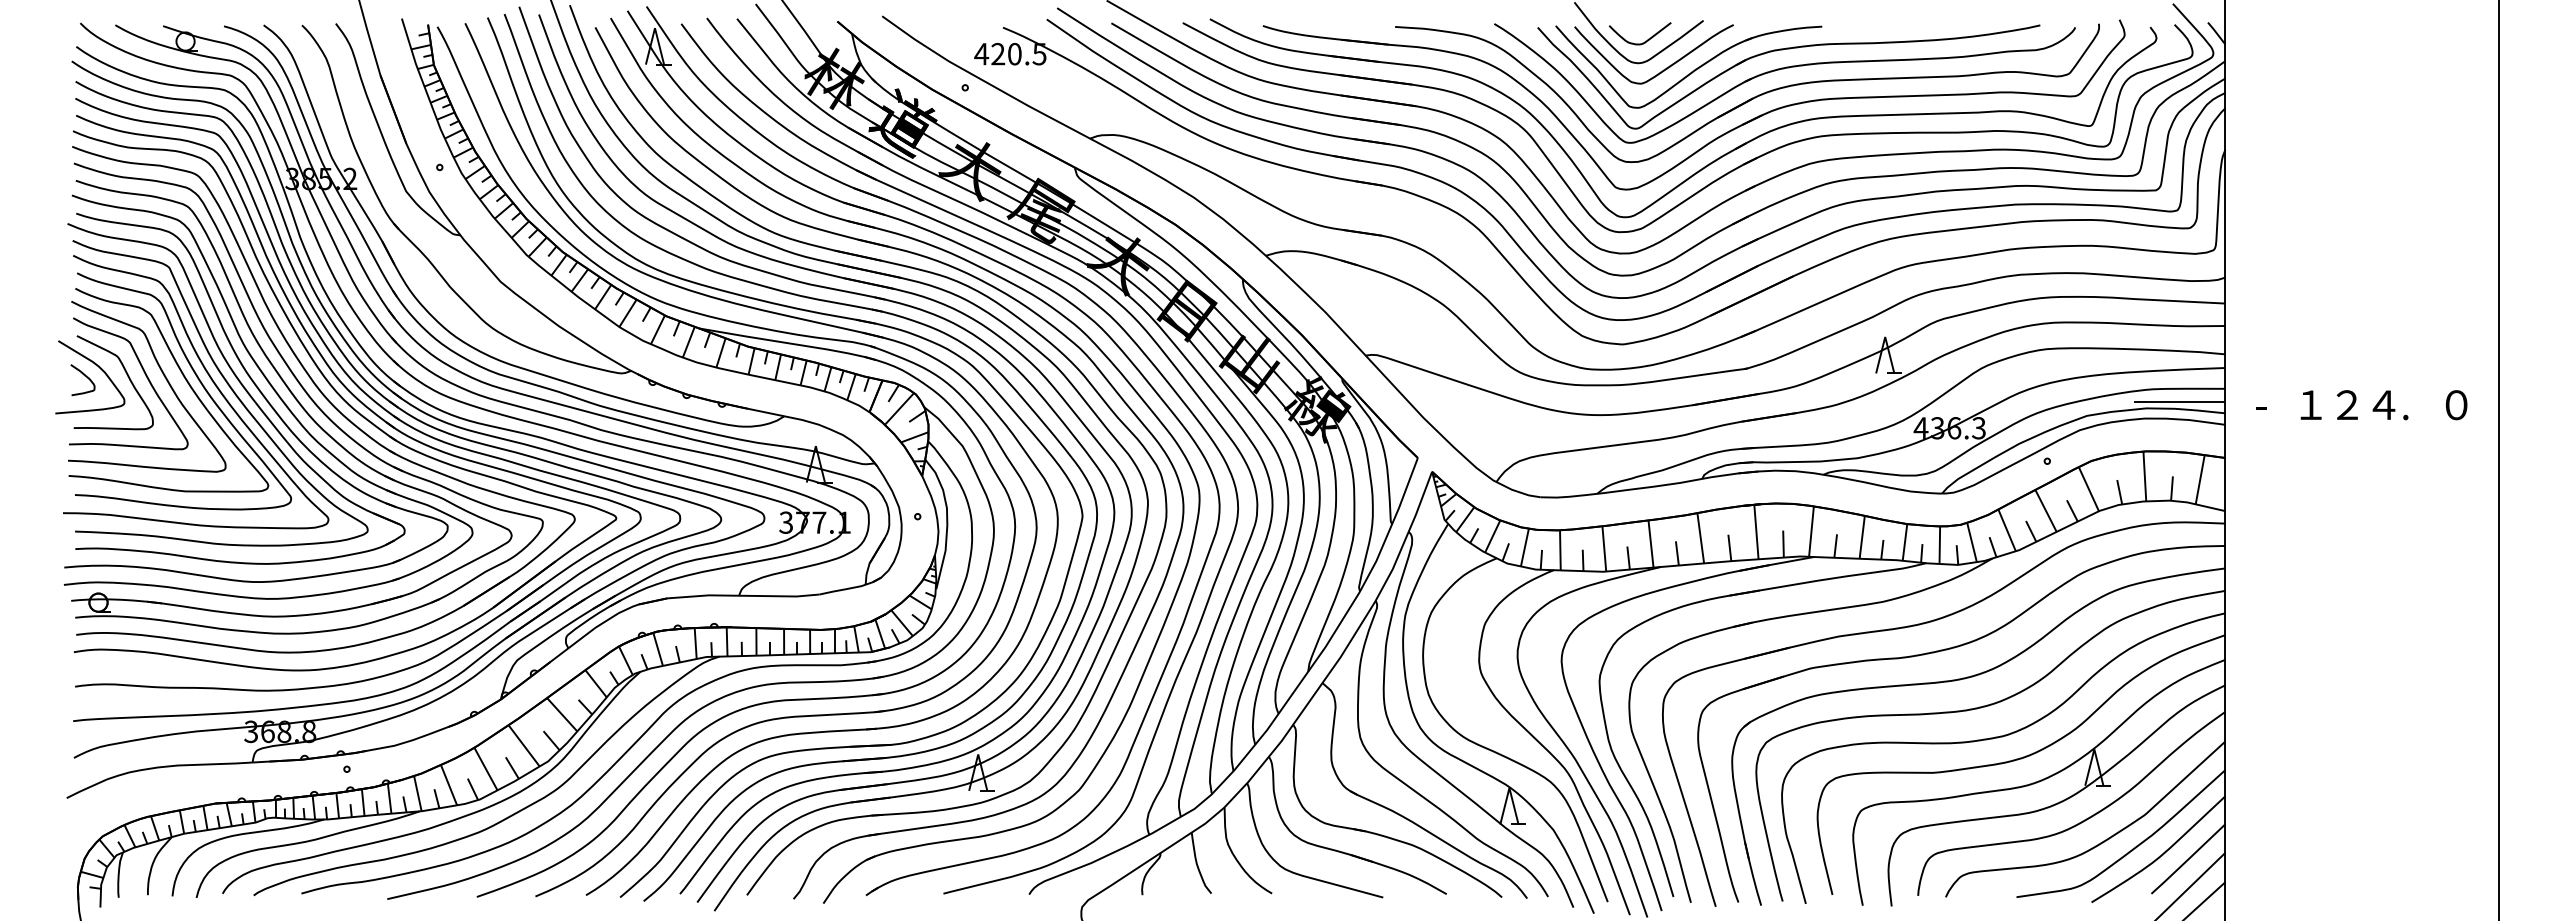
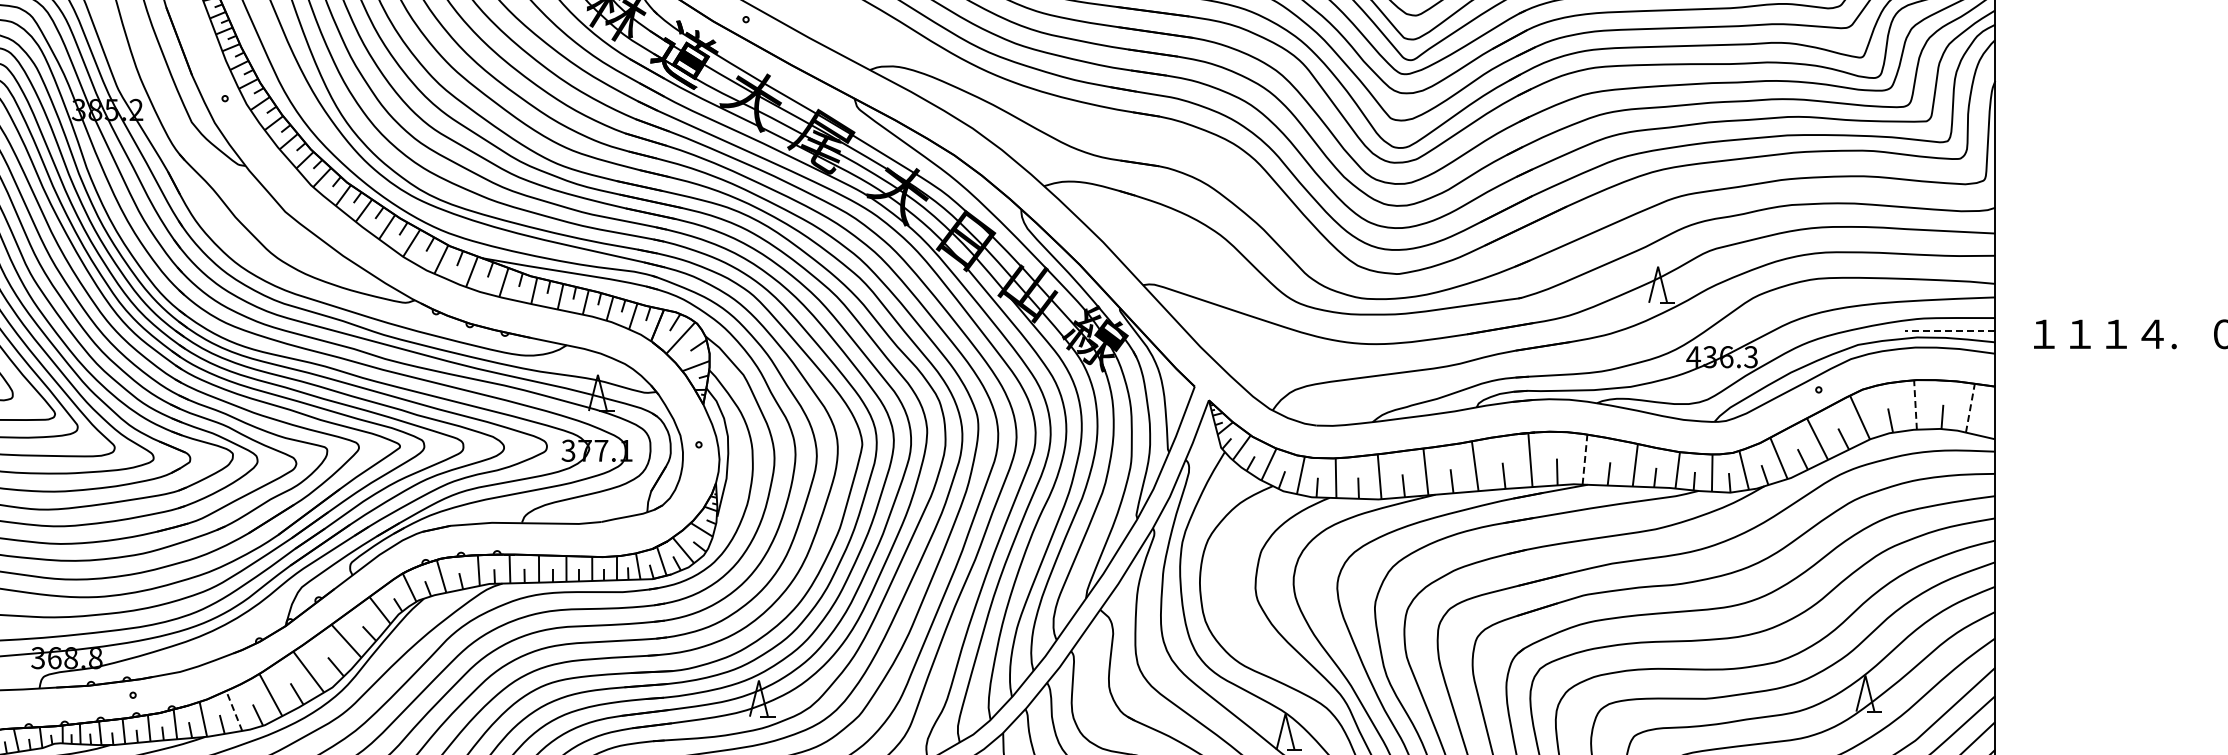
line: (2179, 401) -> (1949, 330), solid -> dashed
text: (2270, 404) -> (2040, 333), - -> １
text: (2346, 404) -> (2115, 333), ２ -> １
line: (2144, 476) -> (1915, 404), solid -> dashed
line: (2200, 479) -> (1970, 407), solid -> dashed
line: (1811, 531) -> (1585, 459), solid -> dashed
line: (449, 785) -> (234, 711), solid -> dashed

